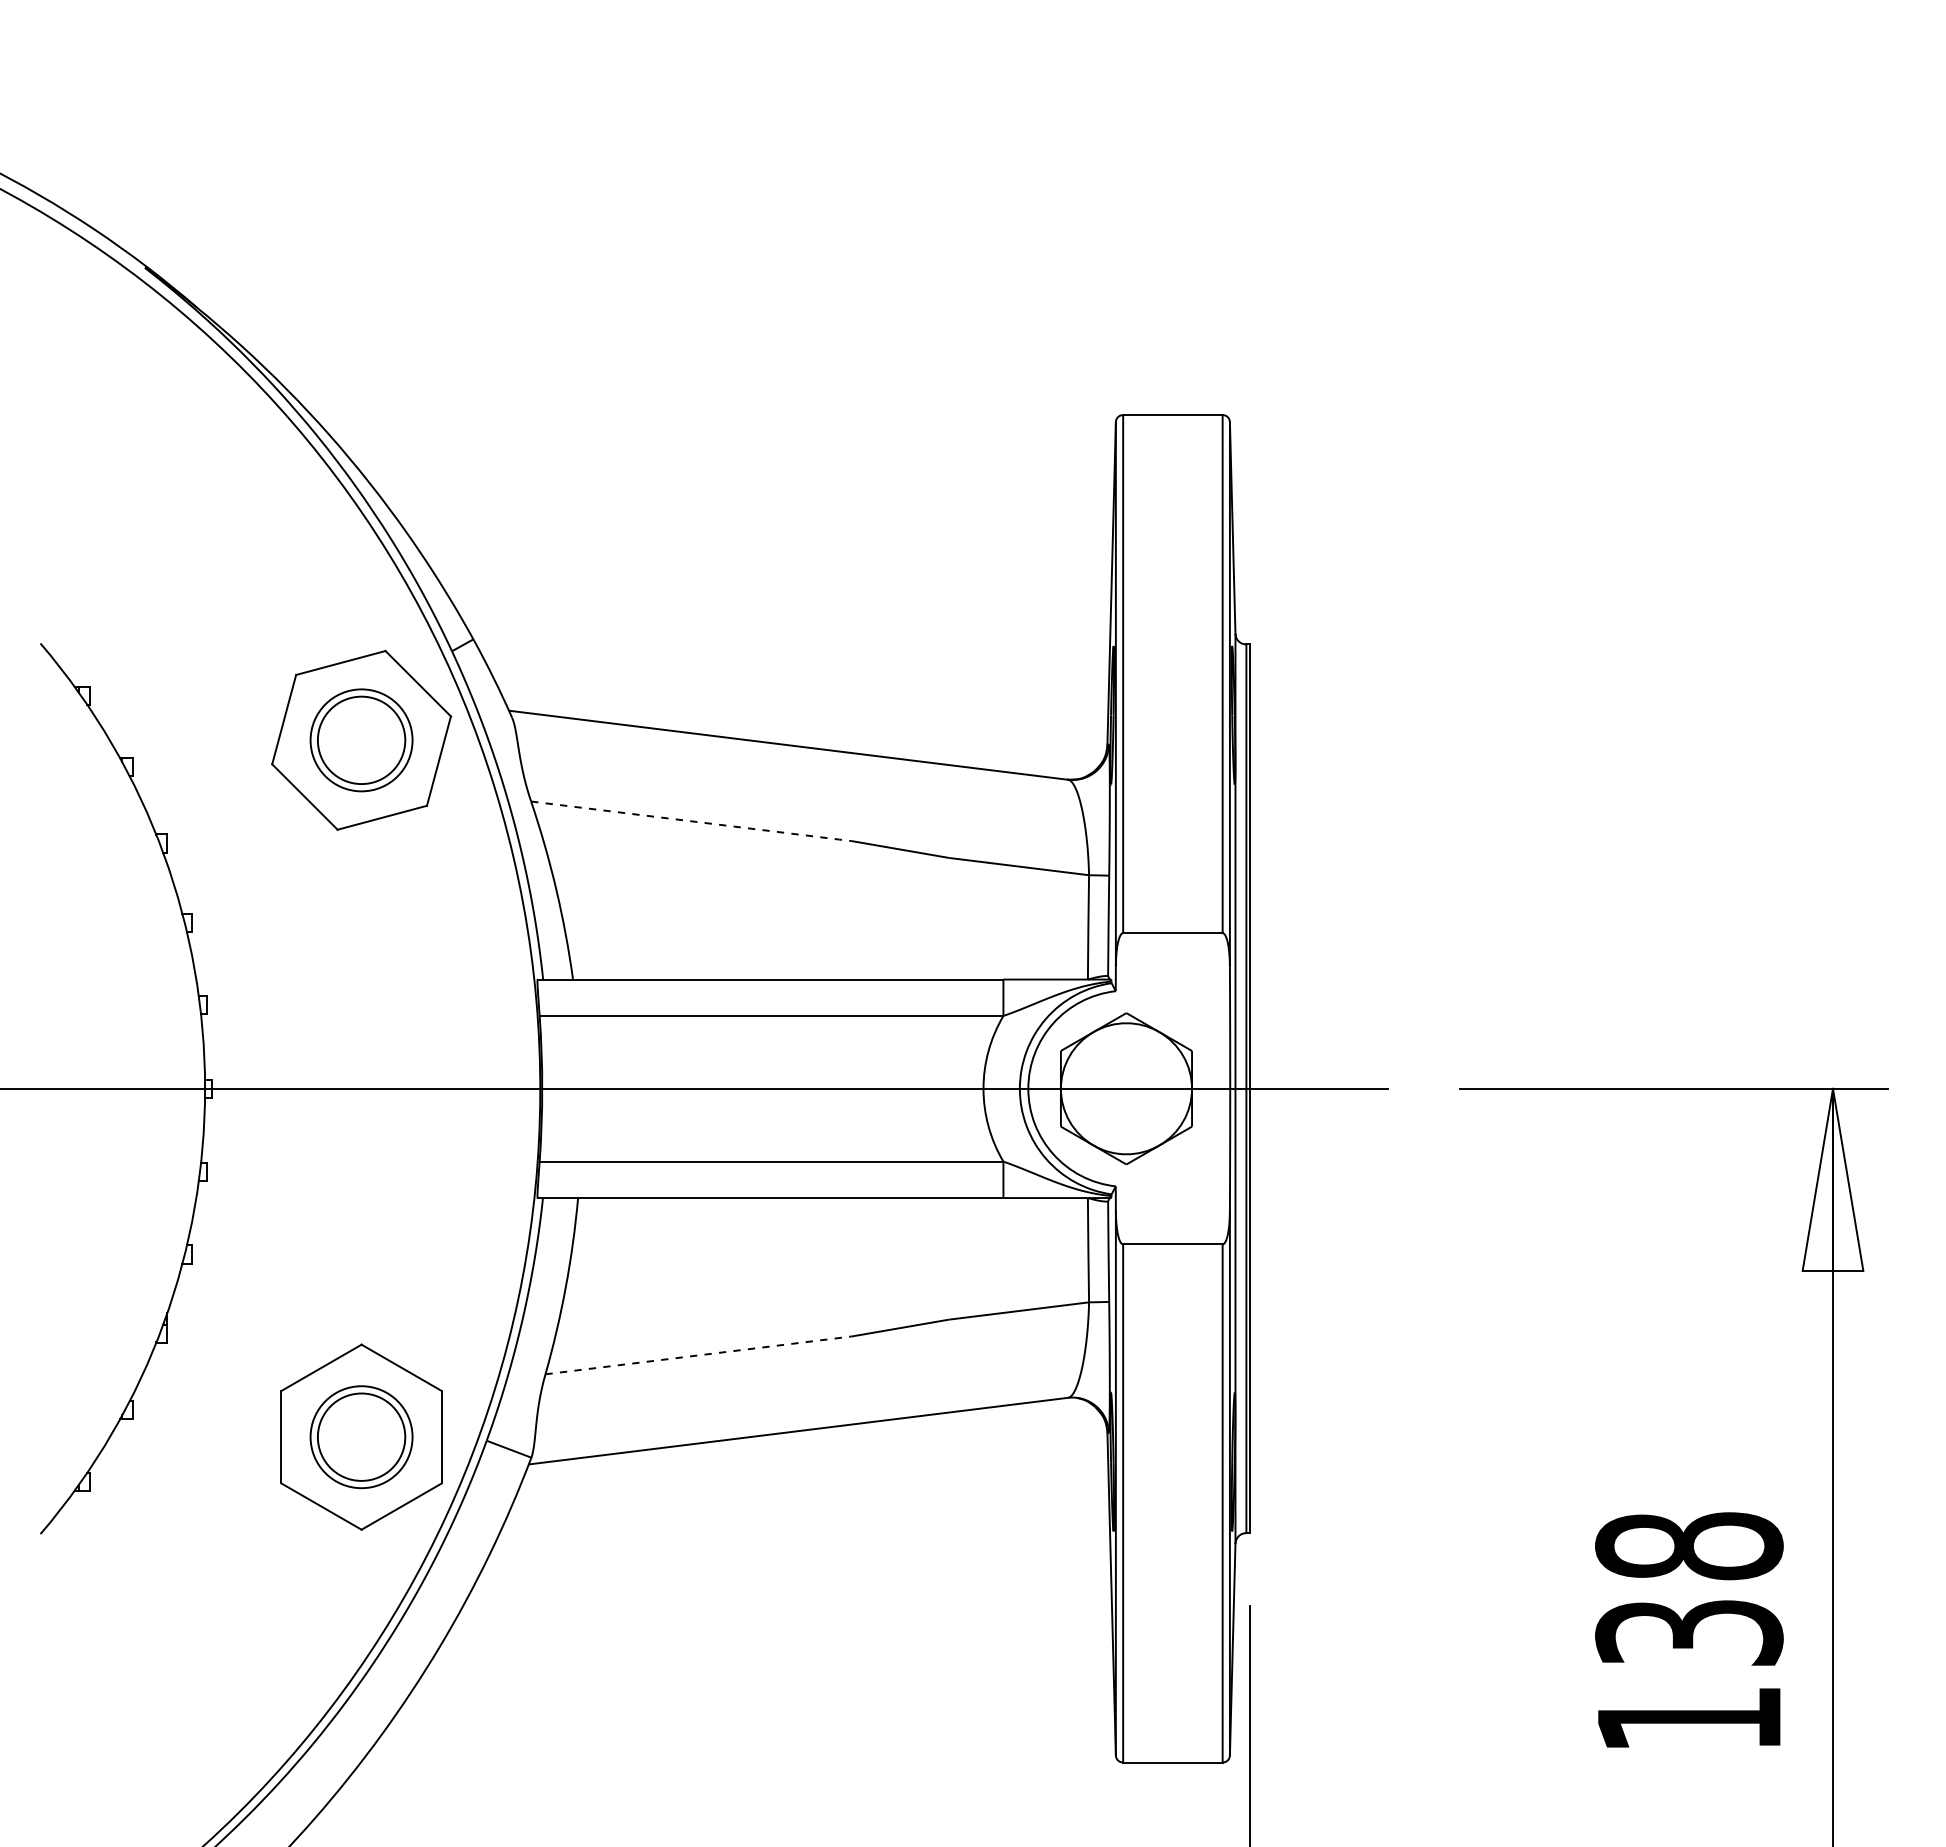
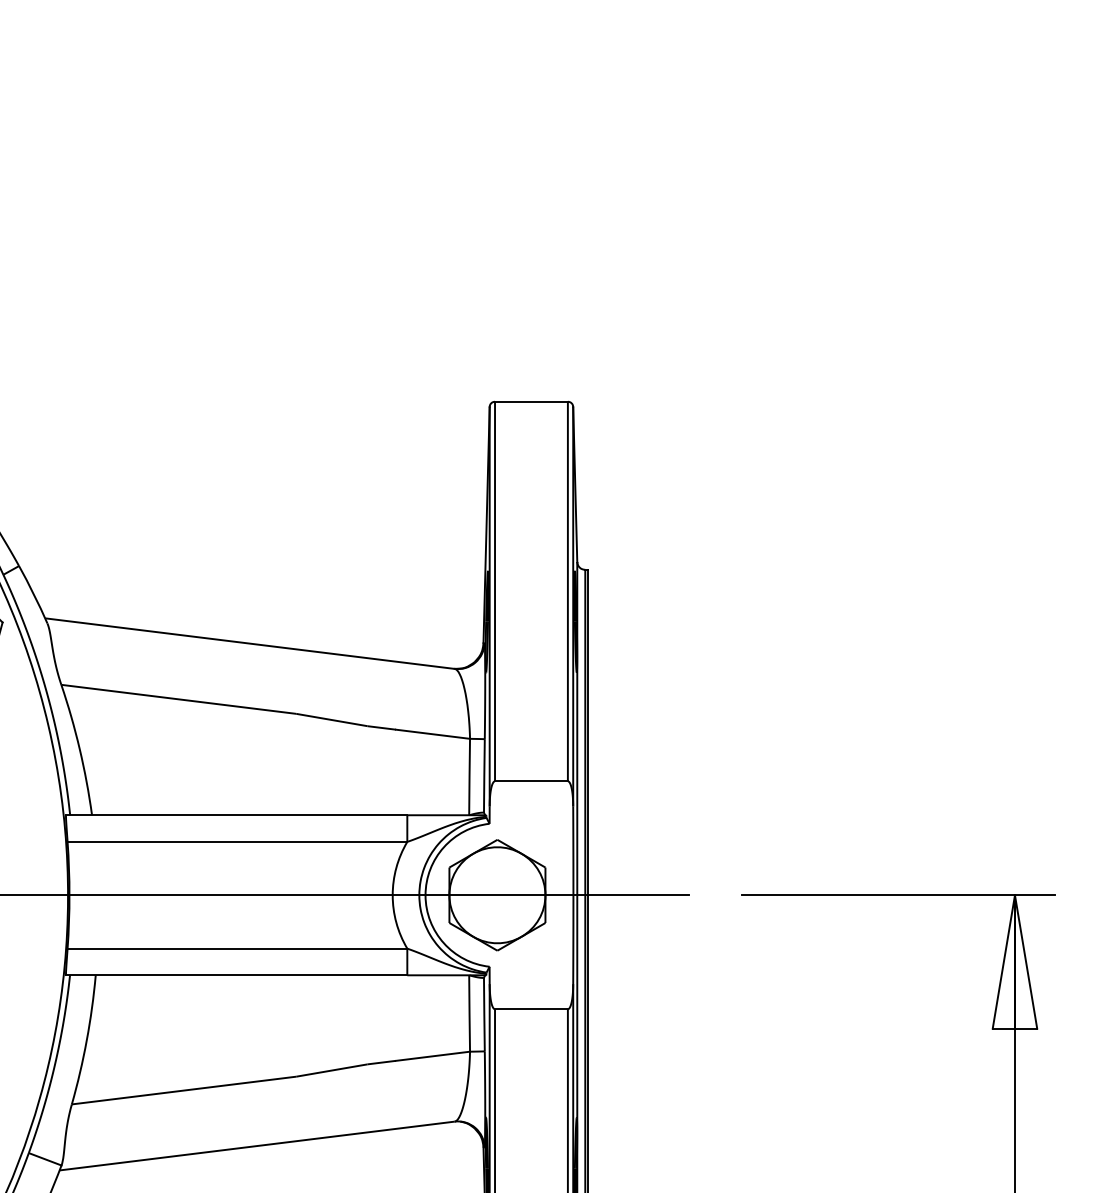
line: (693, 821) -> (180, 699), dashed -> solid
line: (700, 1355) -> (185, 1090), dashed -> solid

